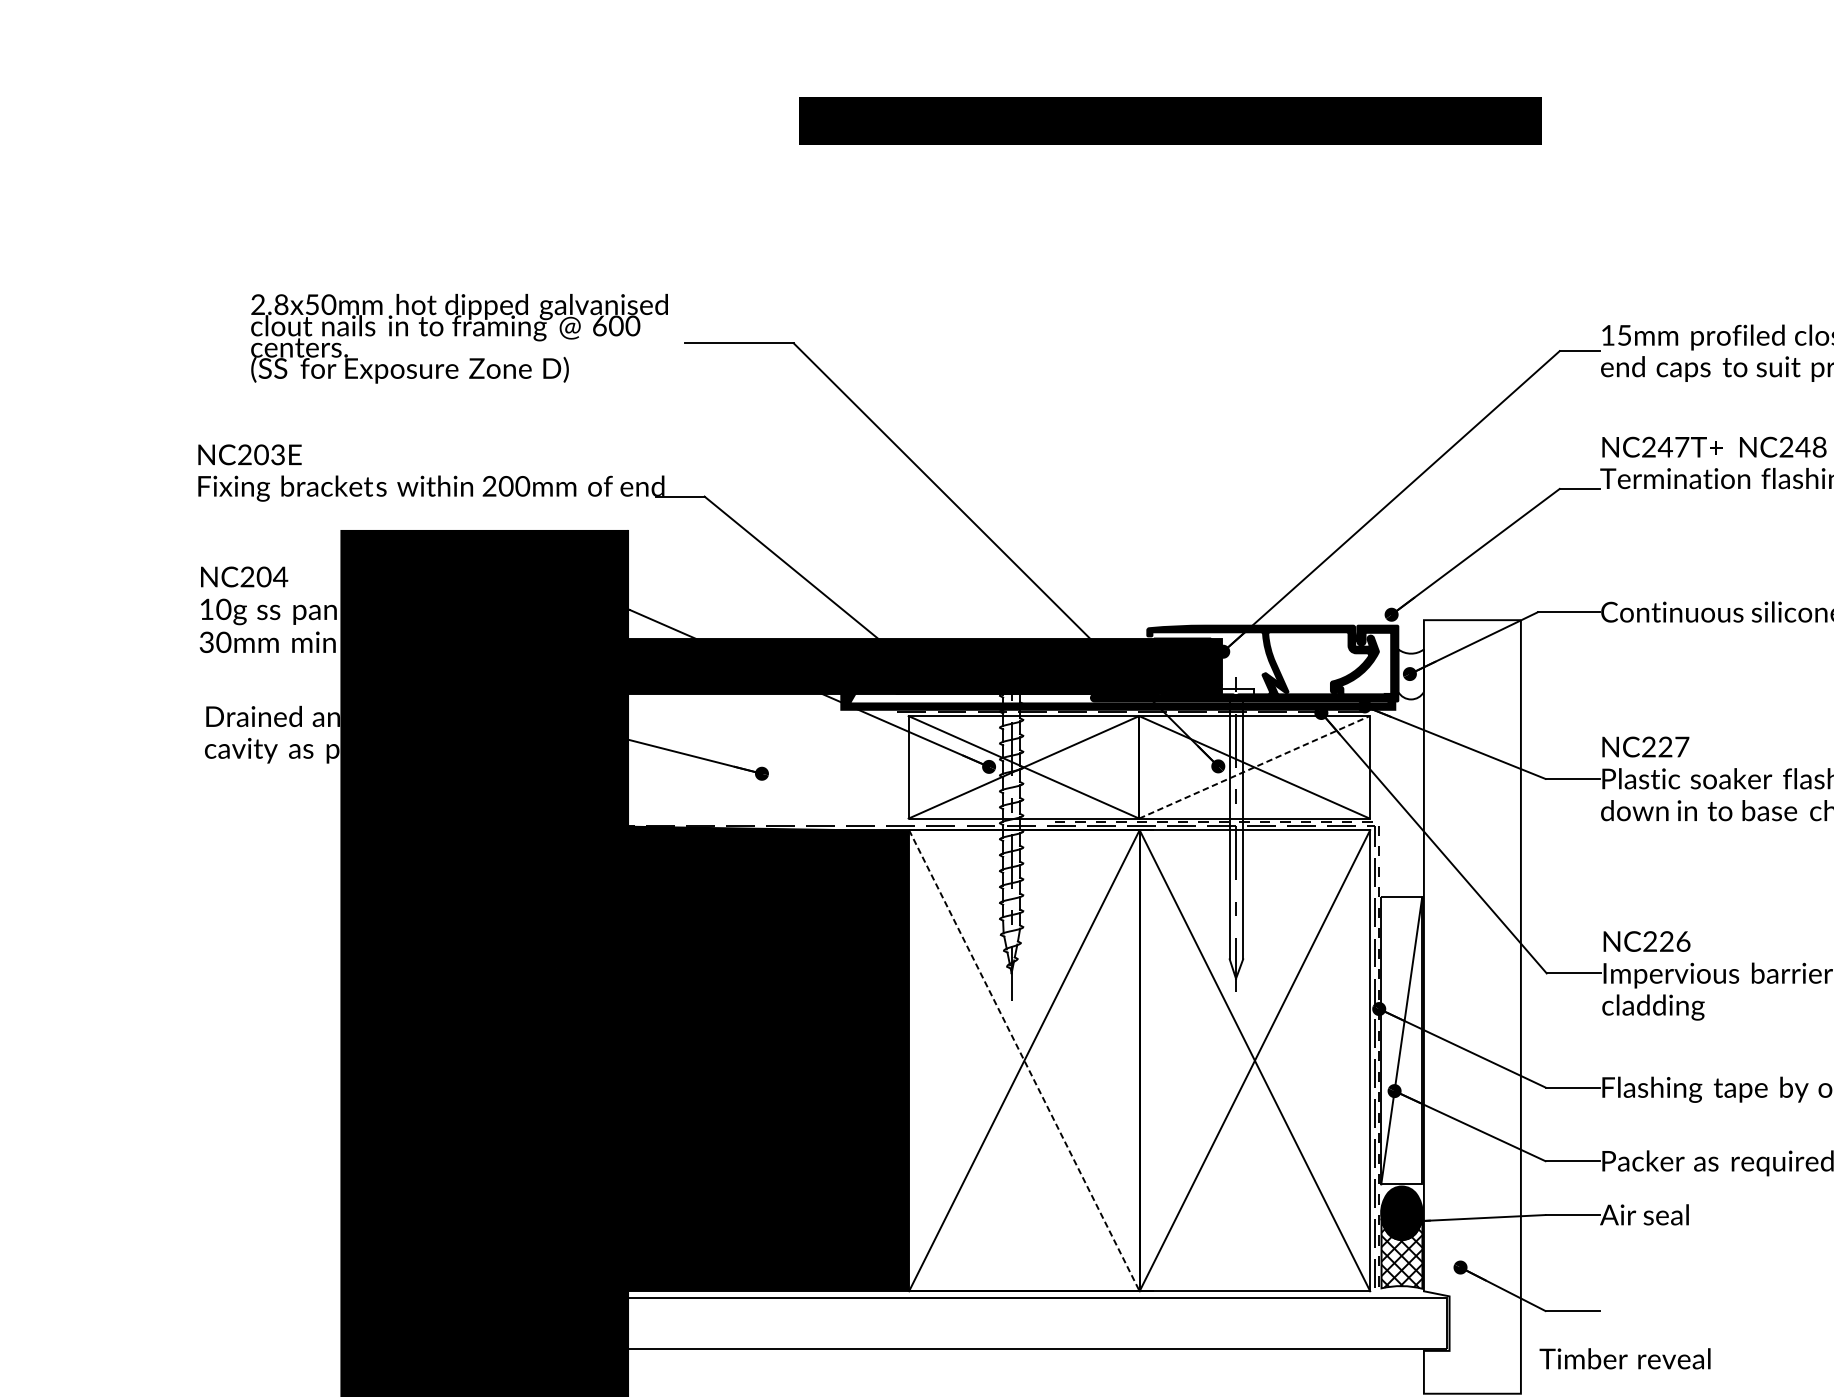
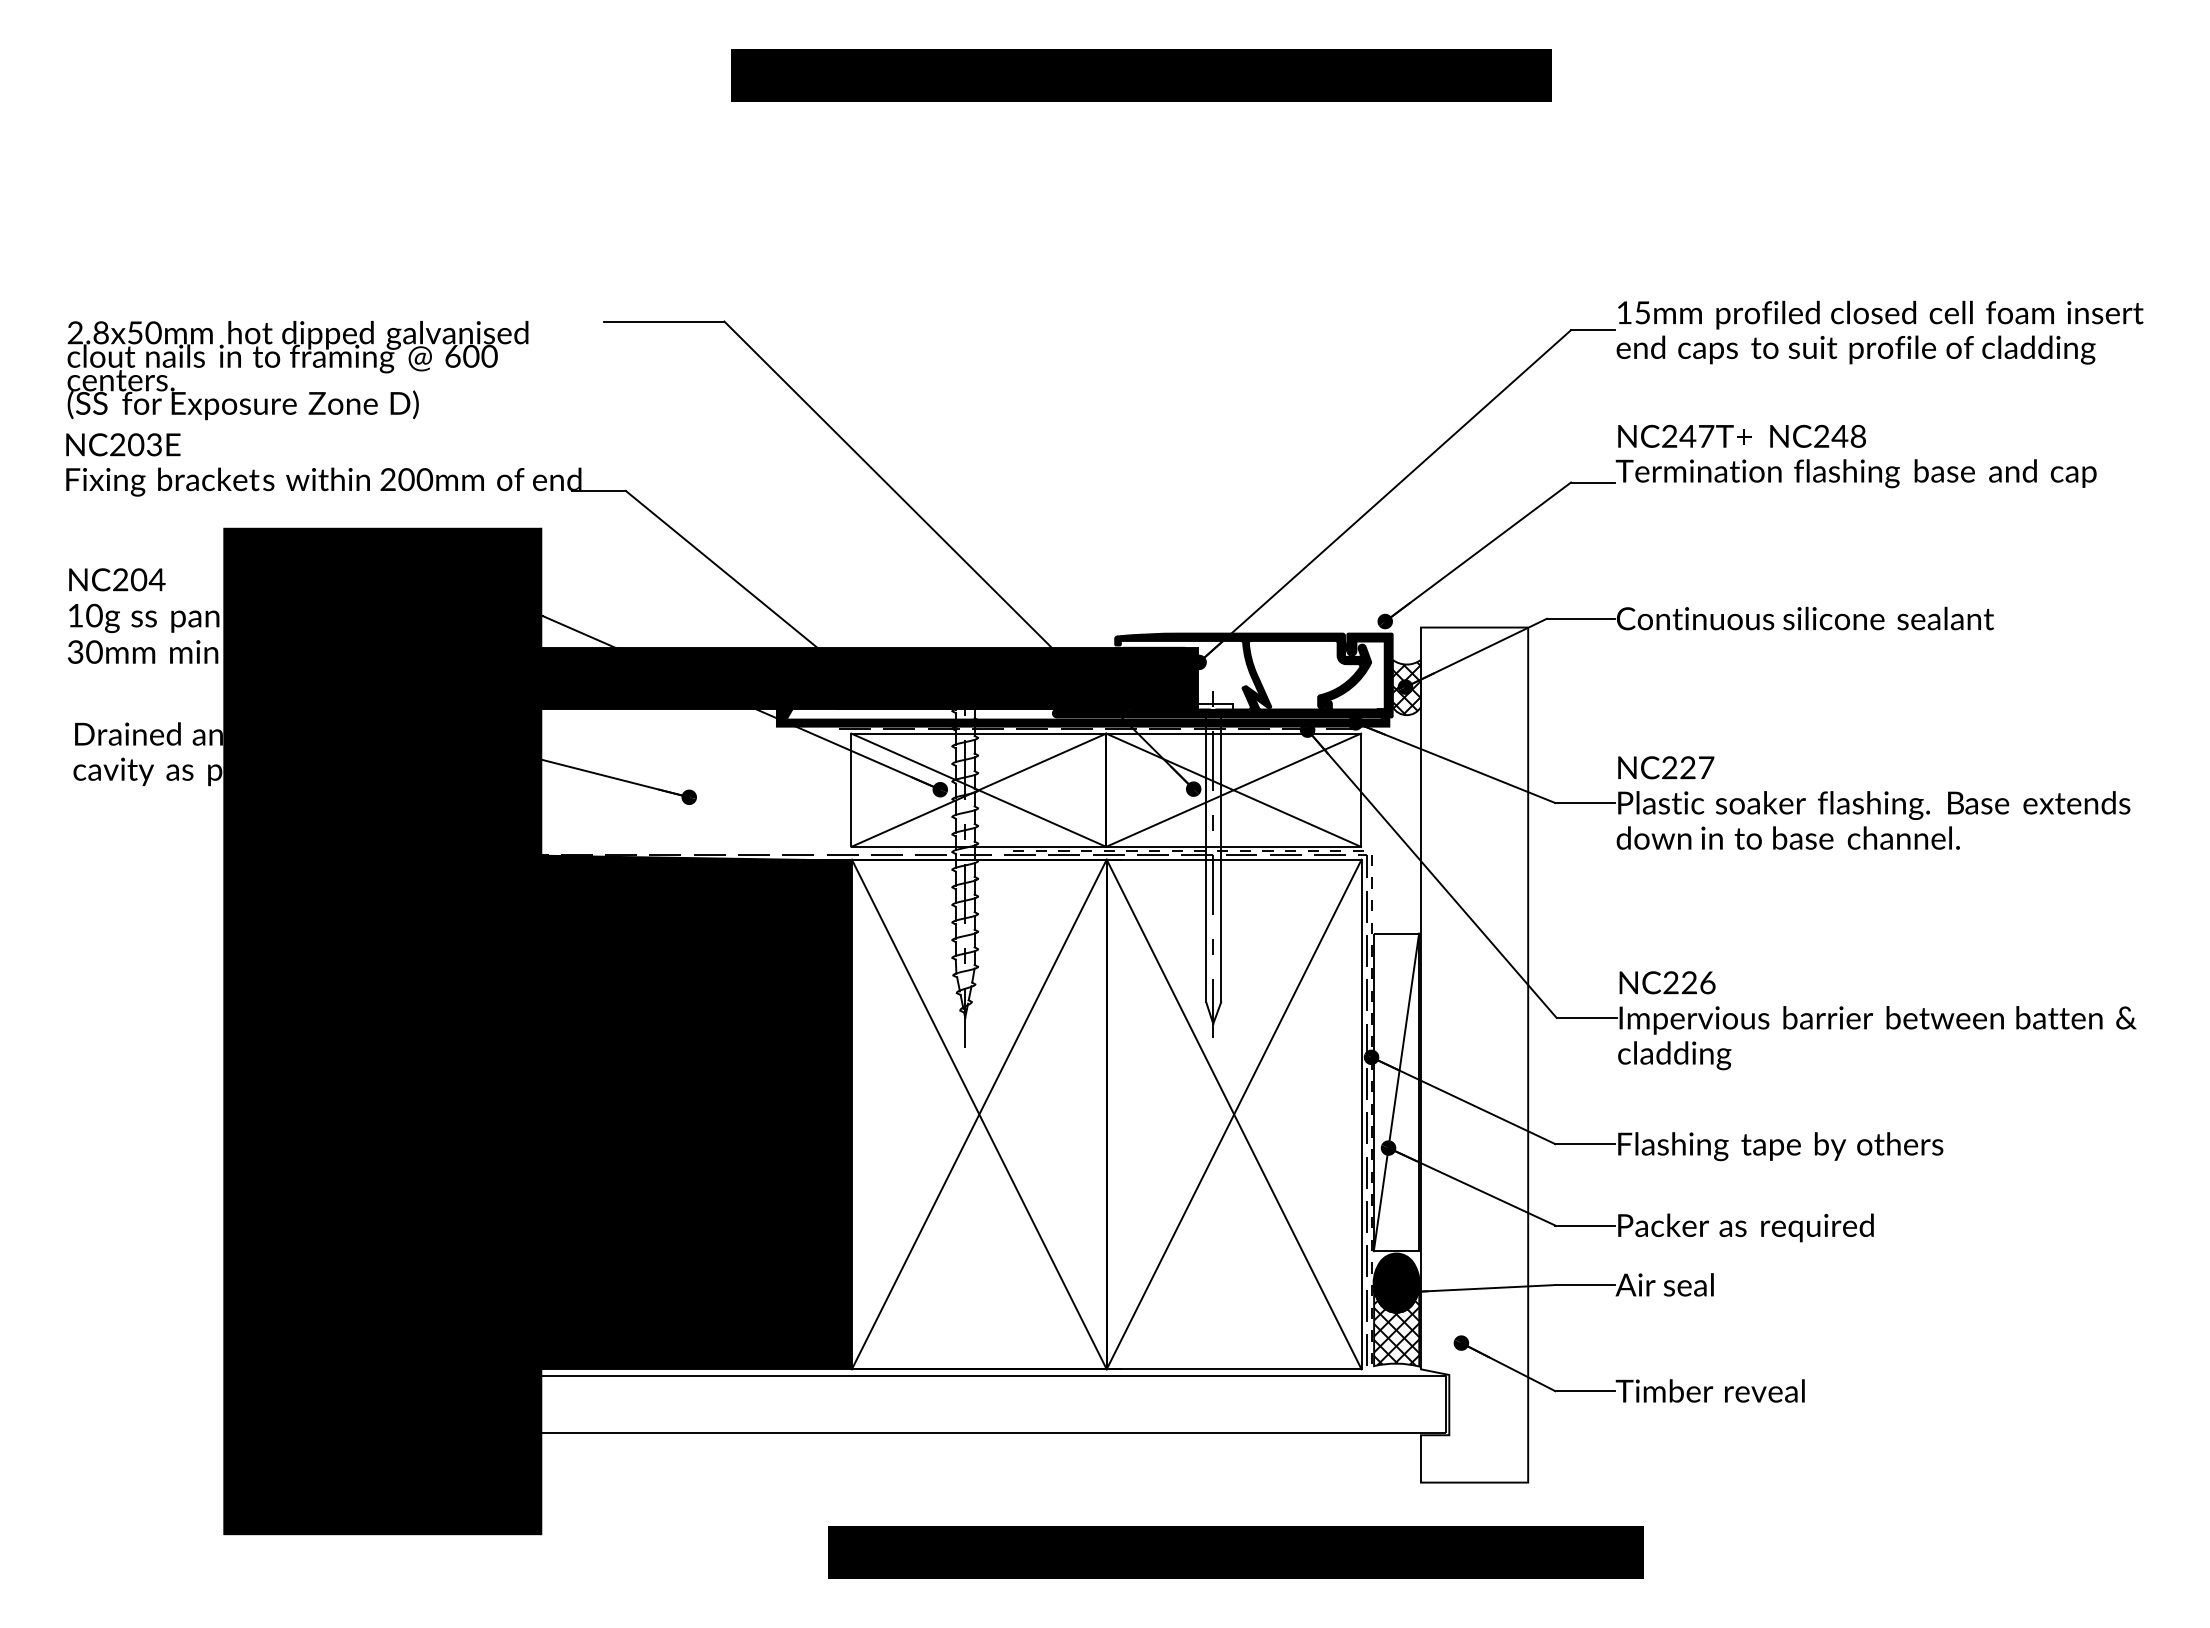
text: (459, 338) -> (297, 370), moved
hatch: (1410, 674) -> (1406, 687), added
line: (1255, 767) -> (1234, 790), dashed -> solid
line: (1024, 1060) -> (979, 1114), dashed -> solid
text: (1624, 1358) -> (1709, 1390), moved

